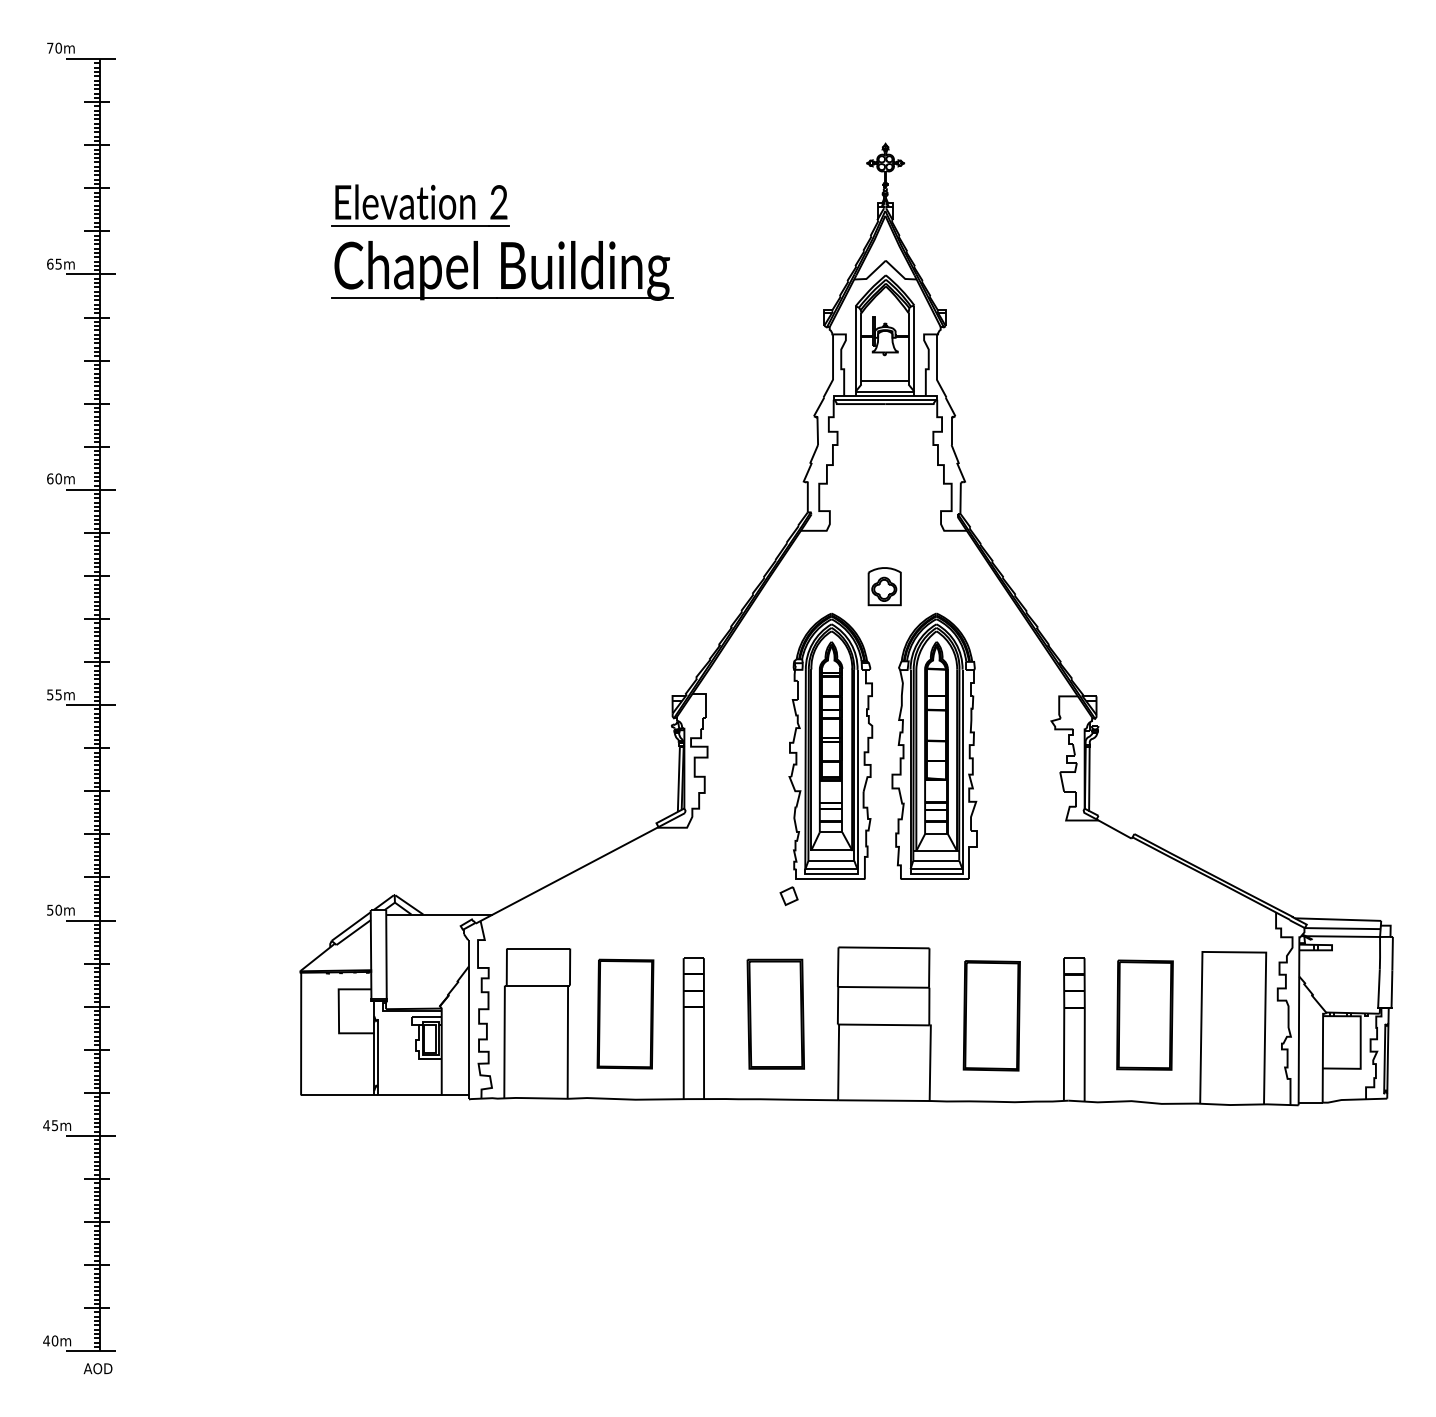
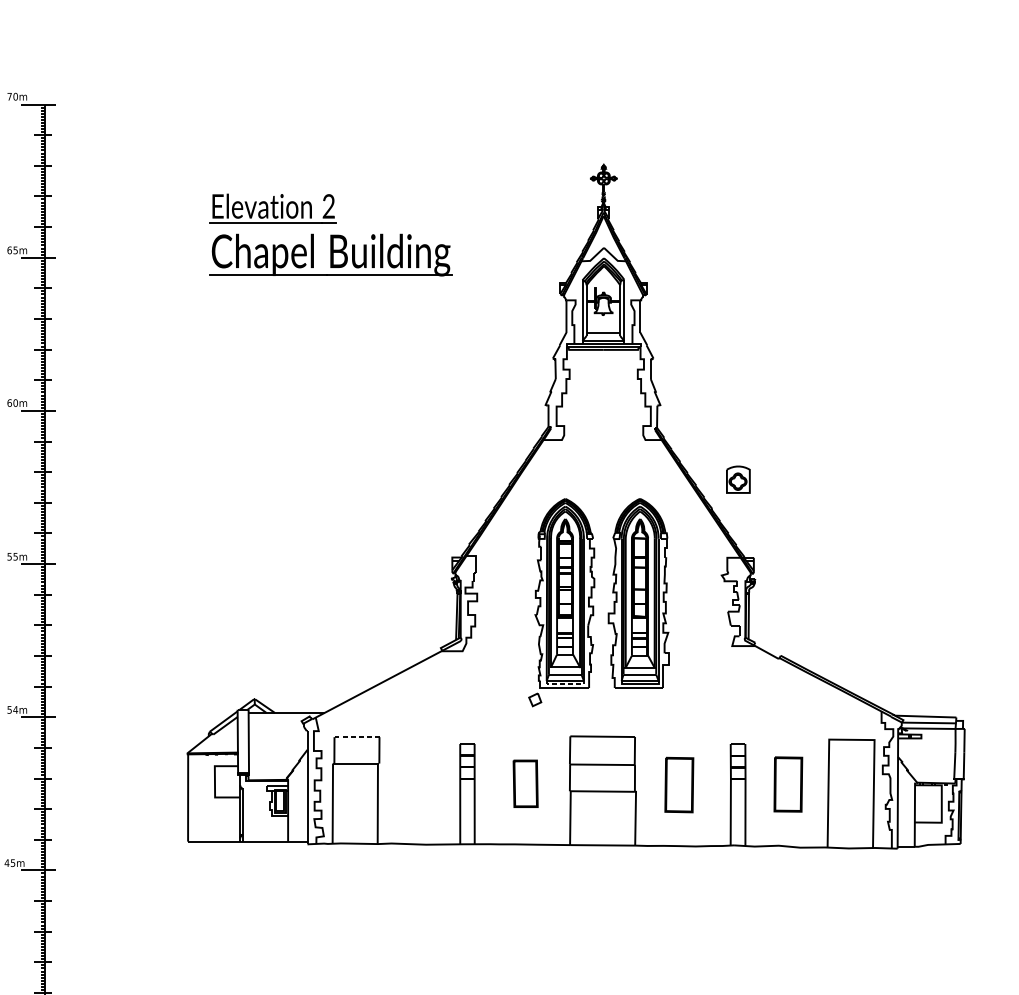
part: (884, 586) -> (738, 479), moved
line: (831, 873) -> (565, 683), solid -> dashed
text: (58, 909) -> (15, 709), 50m -> 54m
line: (538, 948) -> (356, 737), solid -> dashed
part: (625, 1013) -> (418, 783), removed
part: (775, 1013) -> (525, 783), size x0.6
part: (1144, 1014) -> (788, 784), size x0.7
part: (991, 1015) -> (679, 784), size x0.7

